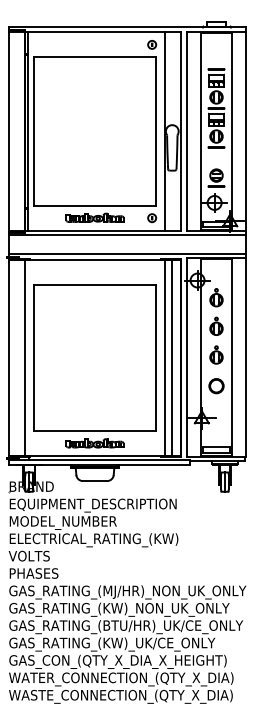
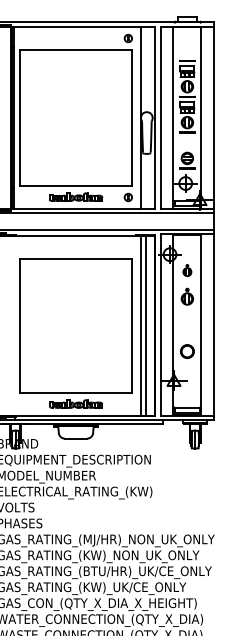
part: (216, 297) -> (187, 270), size x0.7
part: (216, 354) -> (187, 322), removed
line: (24, 357) -> (11, 325), removed

